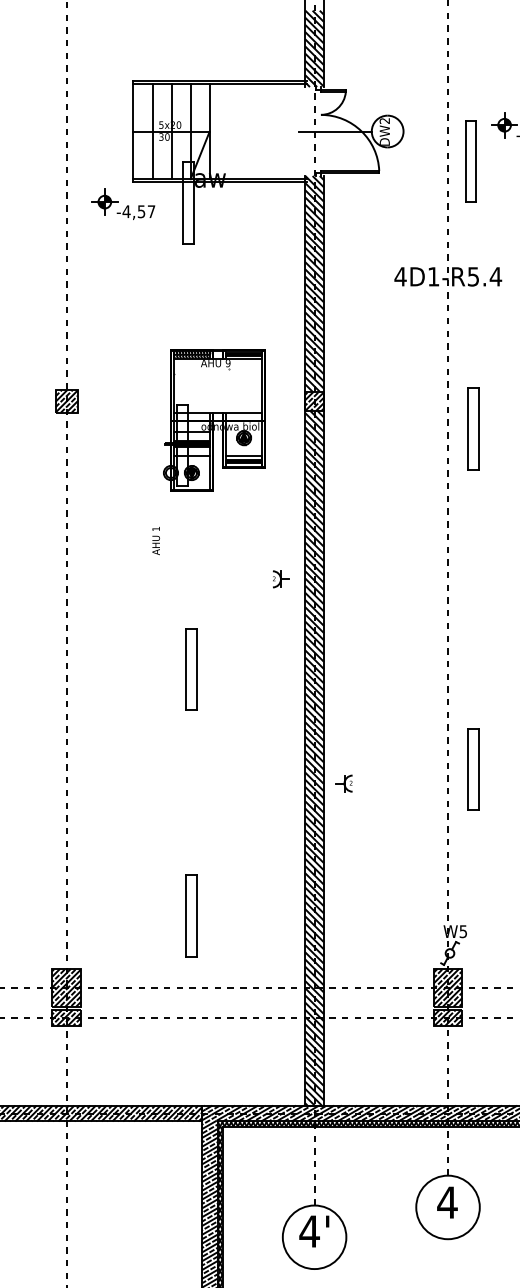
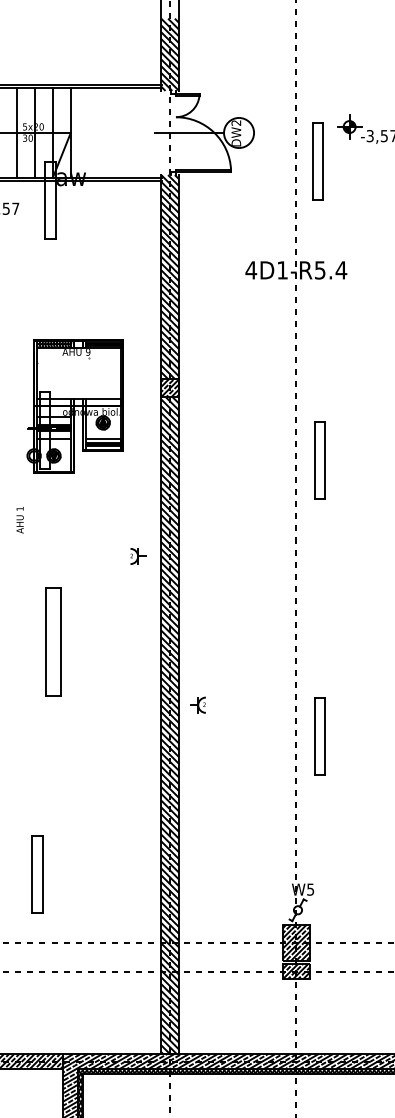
part: (473, 428) -> (320, 460), moved
part: (191, 669) -> (53, 641), size x1.4
part: (343, 783) -> (197, 705), moved
part: (191, 915) -> (37, 874), moved

